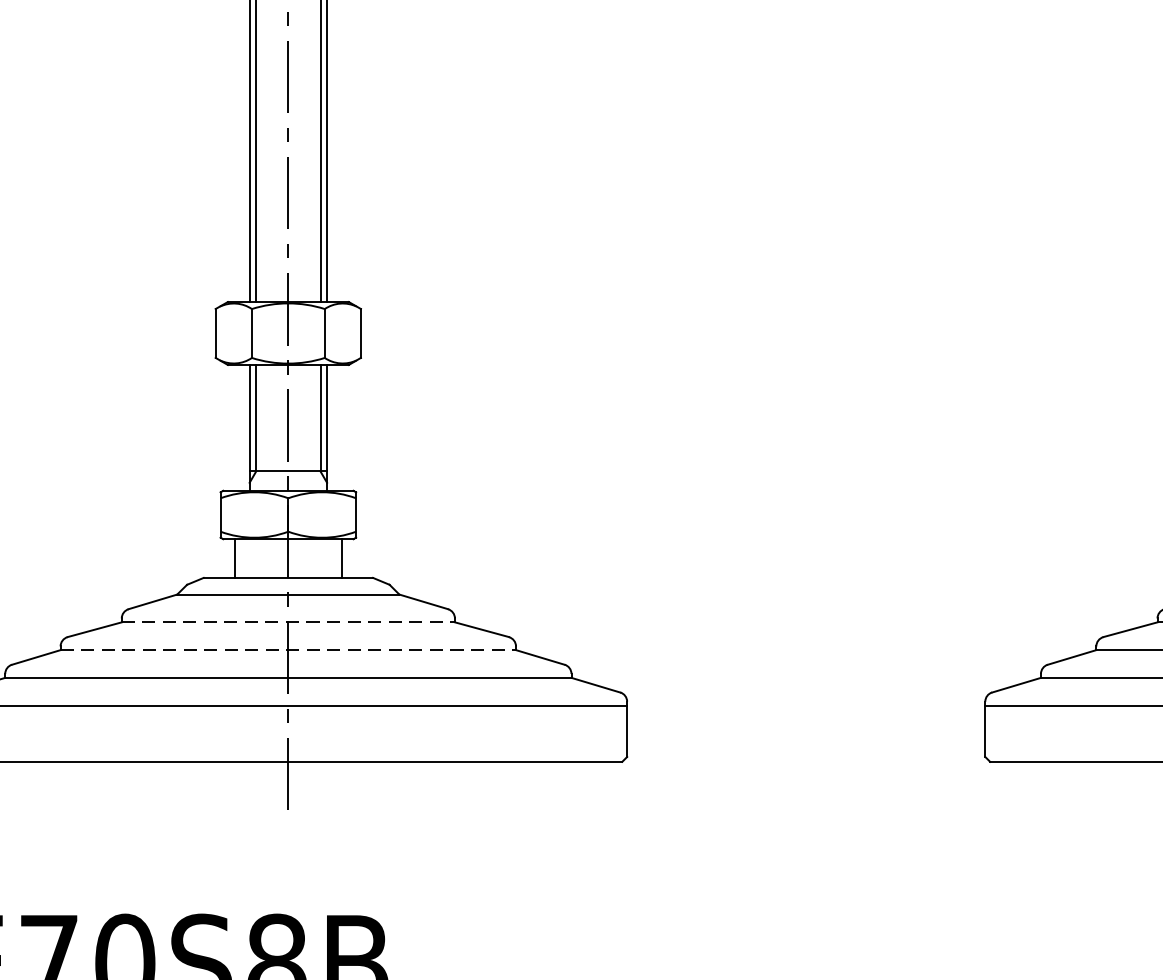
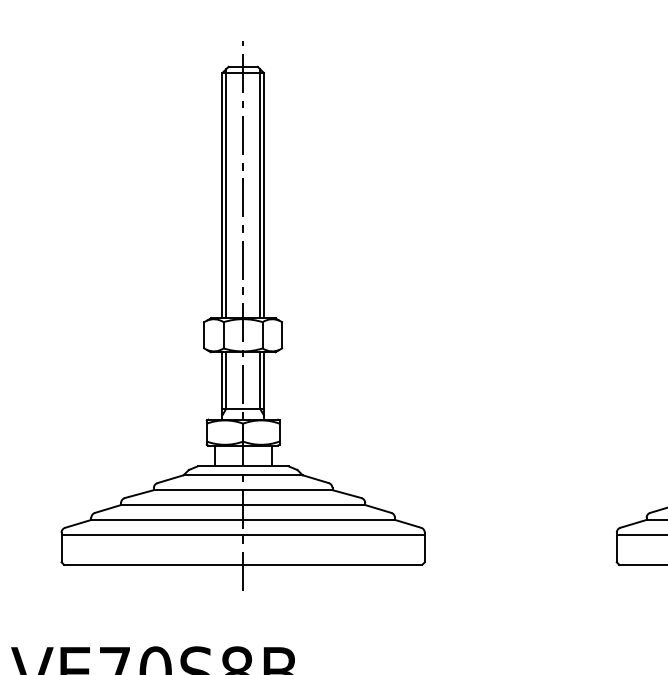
line: (288, 622) -> (243, 490), dashed -> solid
line: (288, 650) -> (243, 505), dashed -> solid

